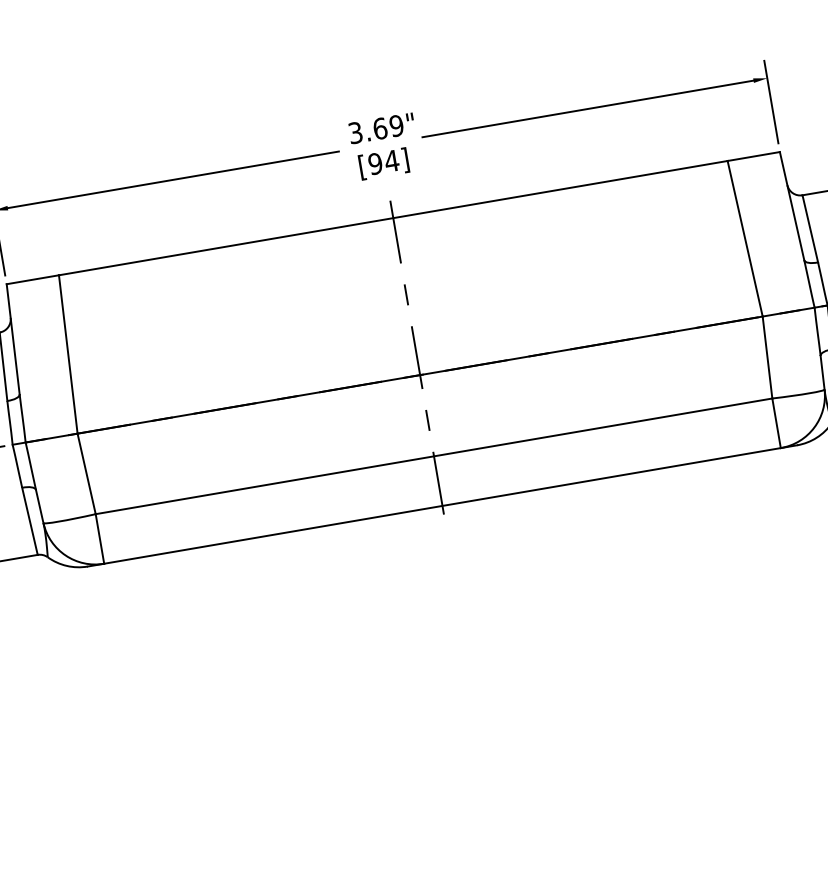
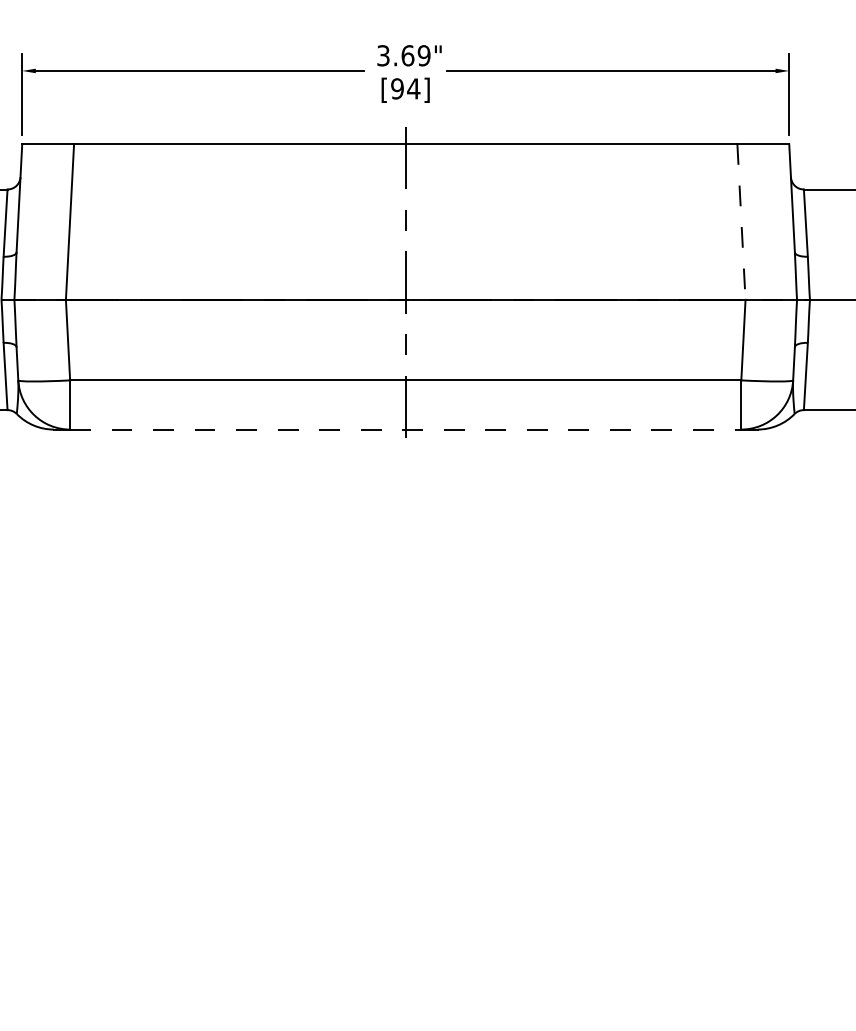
line: (745, 238) -> (741, 221), solid -> dashed
line: (442, 505) -> (405, 429), solid -> dashed

